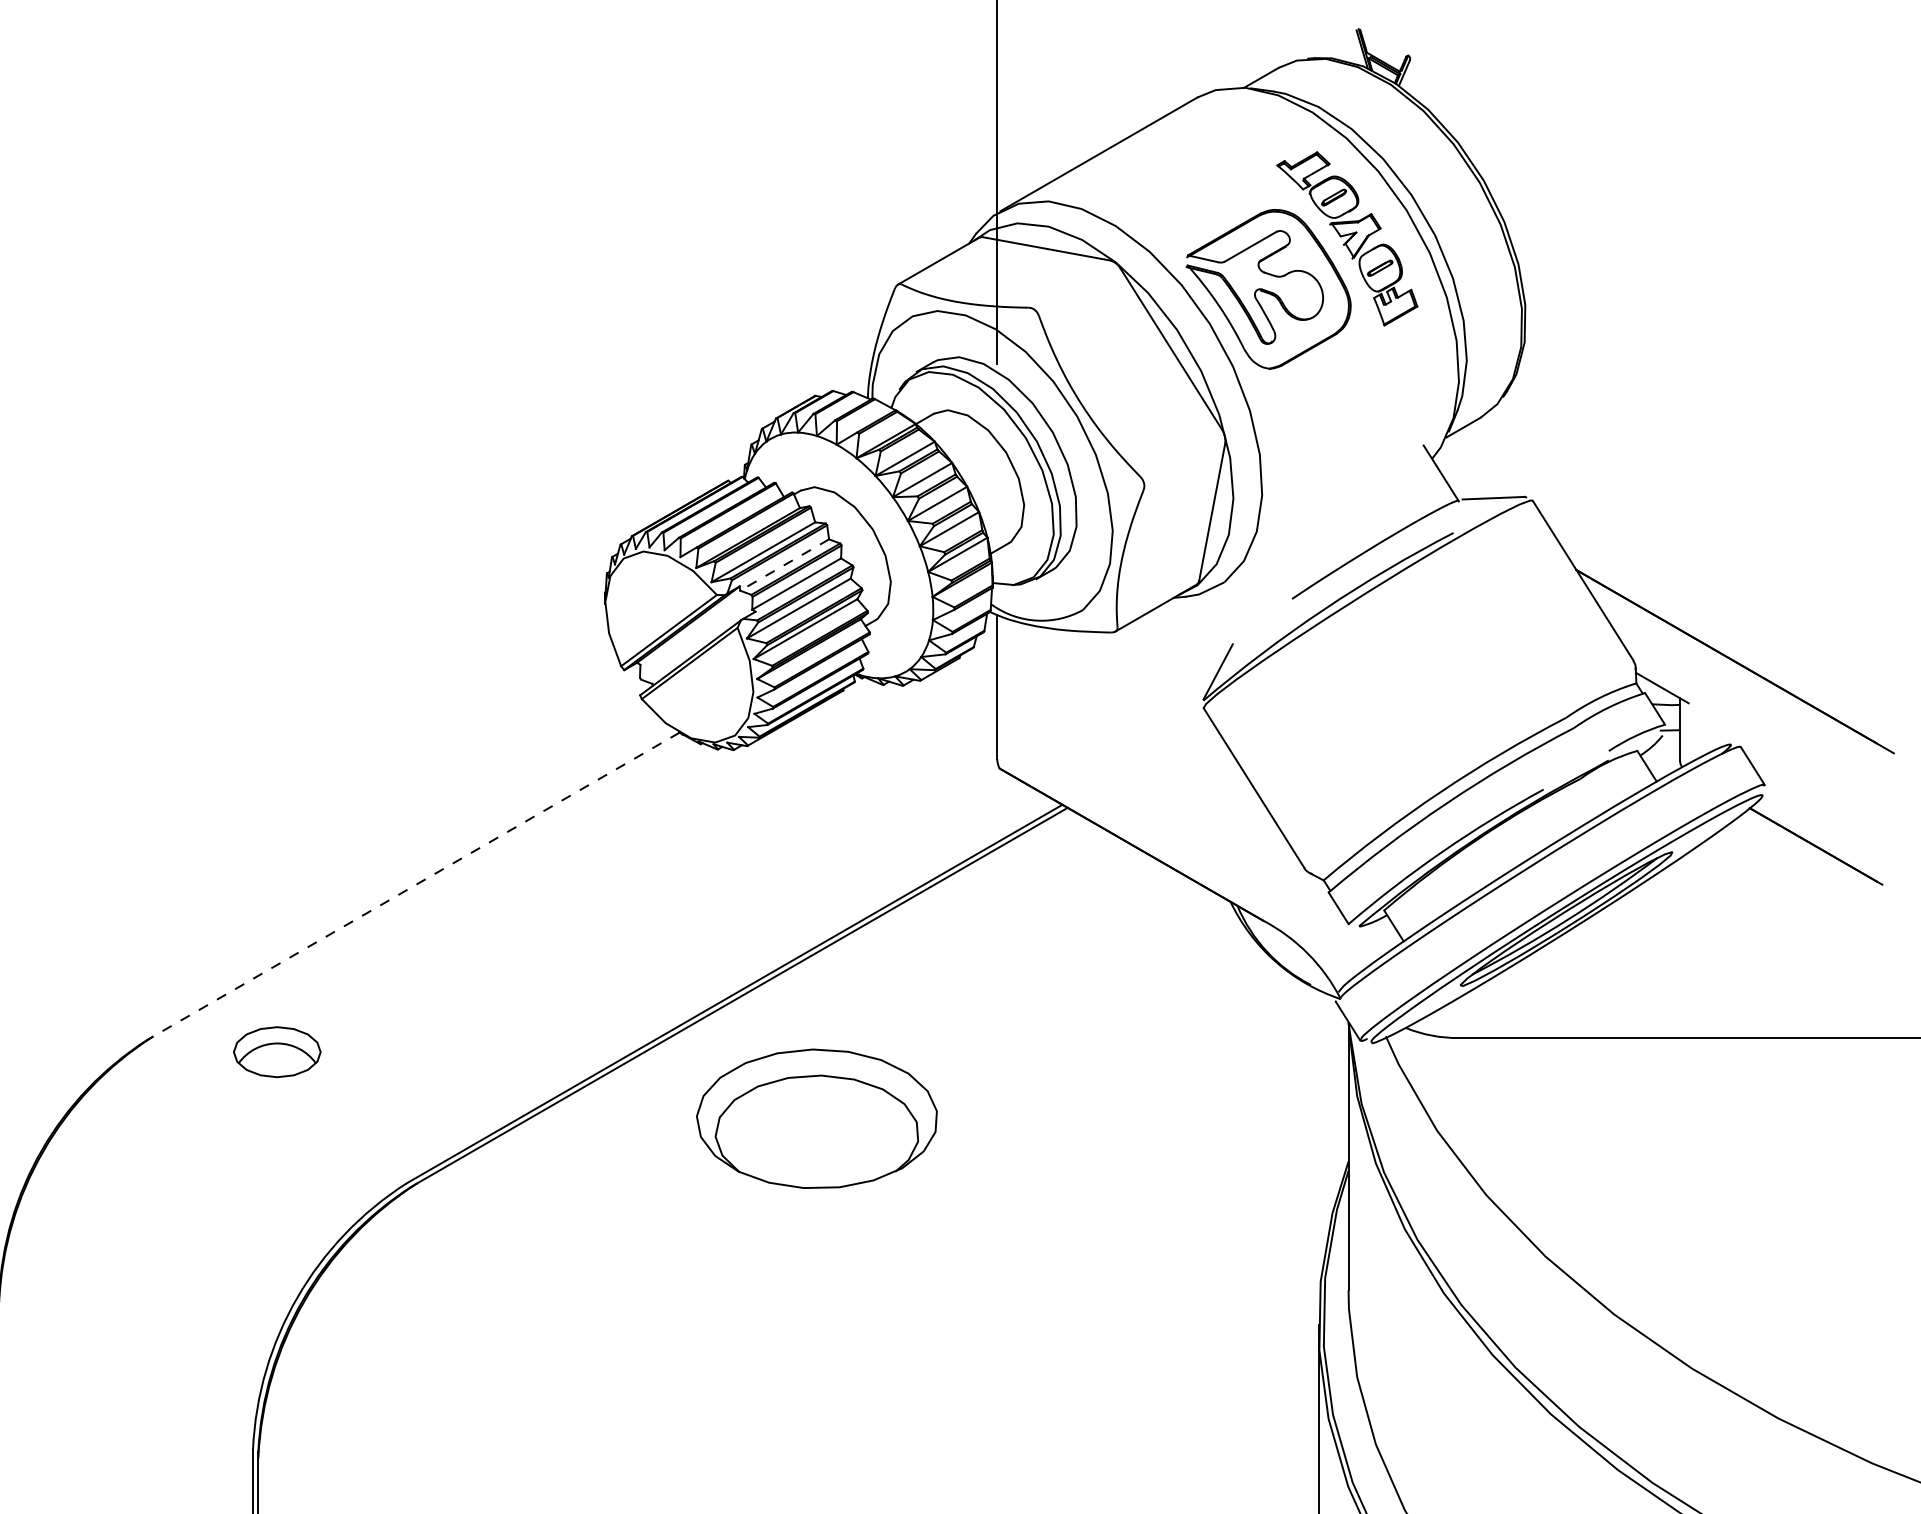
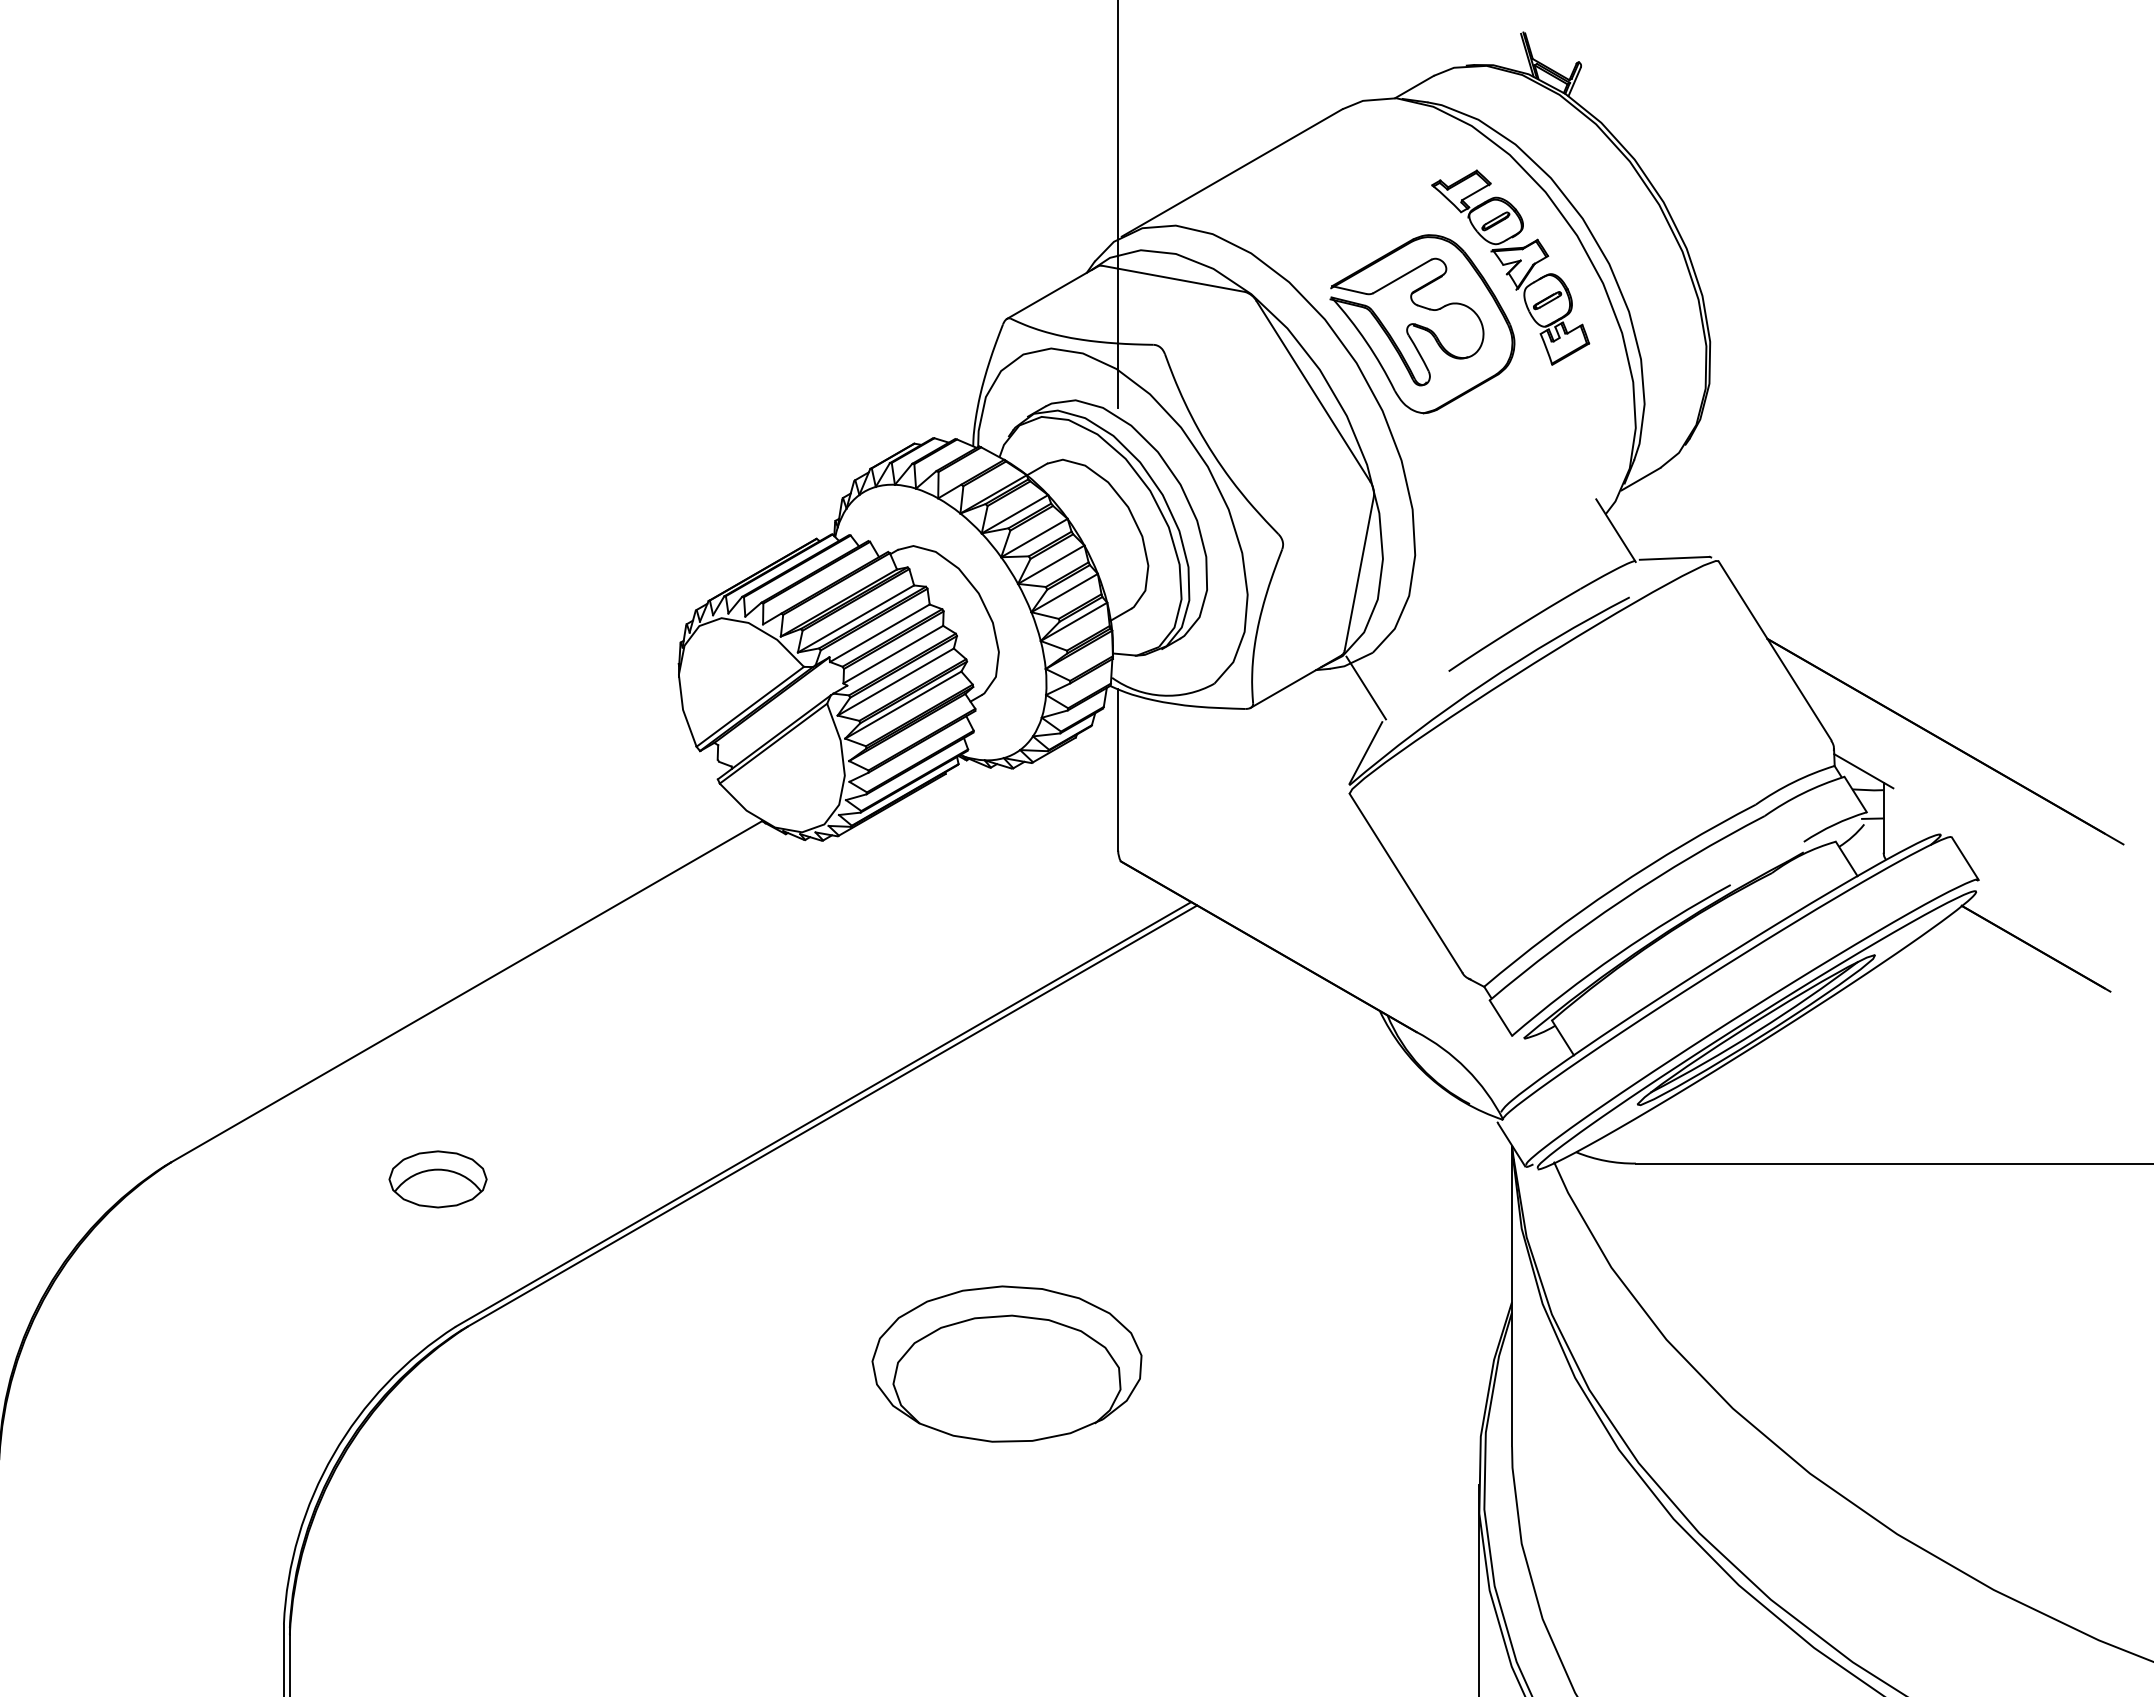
line: (784, 565) -> (879, 633), dashed -> solid
line: (1218, 613) -> (1366, 687), added
line: (415, 885) -> (466, 992), dashed -> solid
part: (276, 1052) -> (437, 1179), moved
part: (816, 1118) -> (1006, 1363), moved

